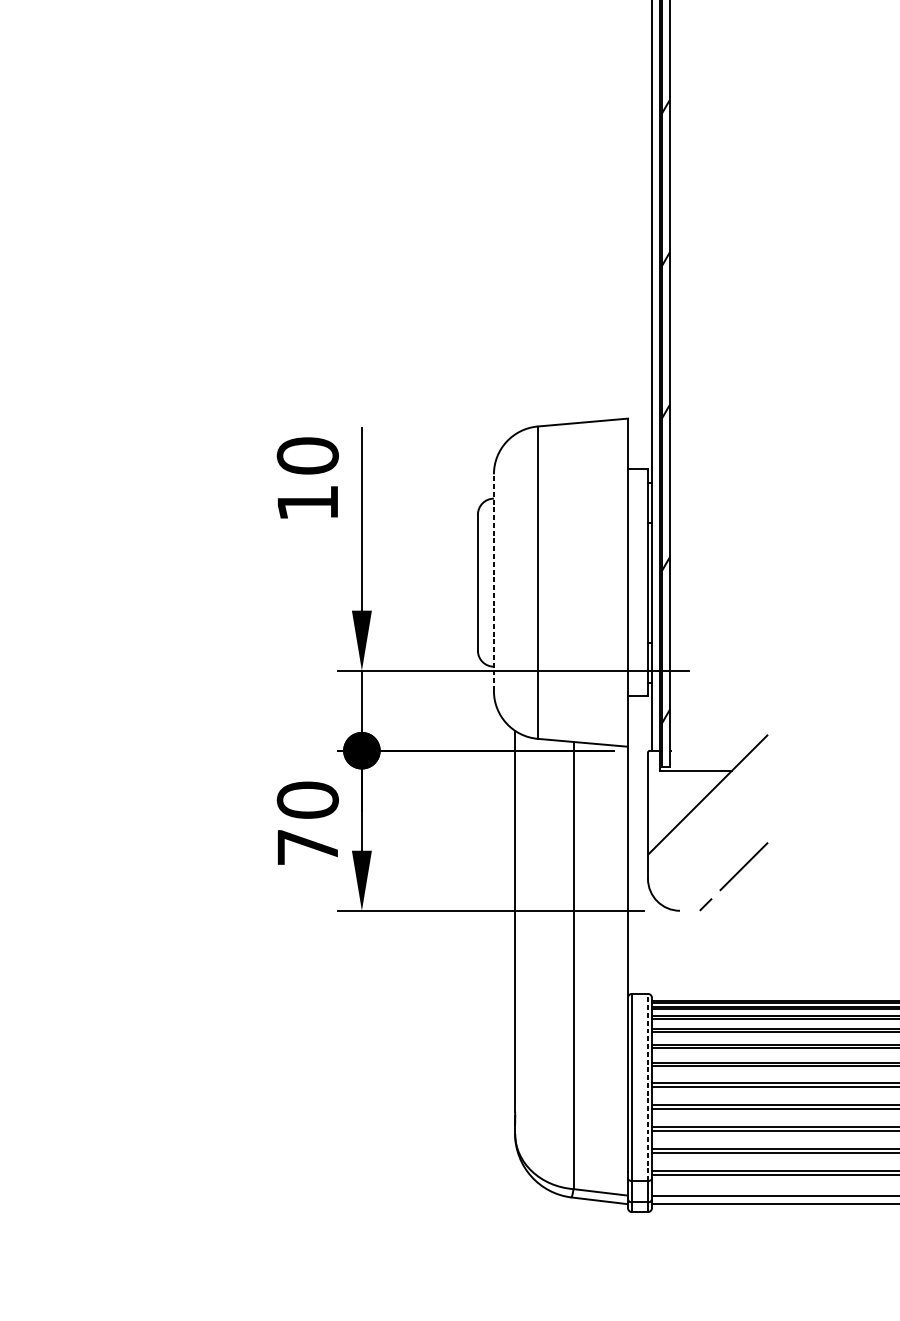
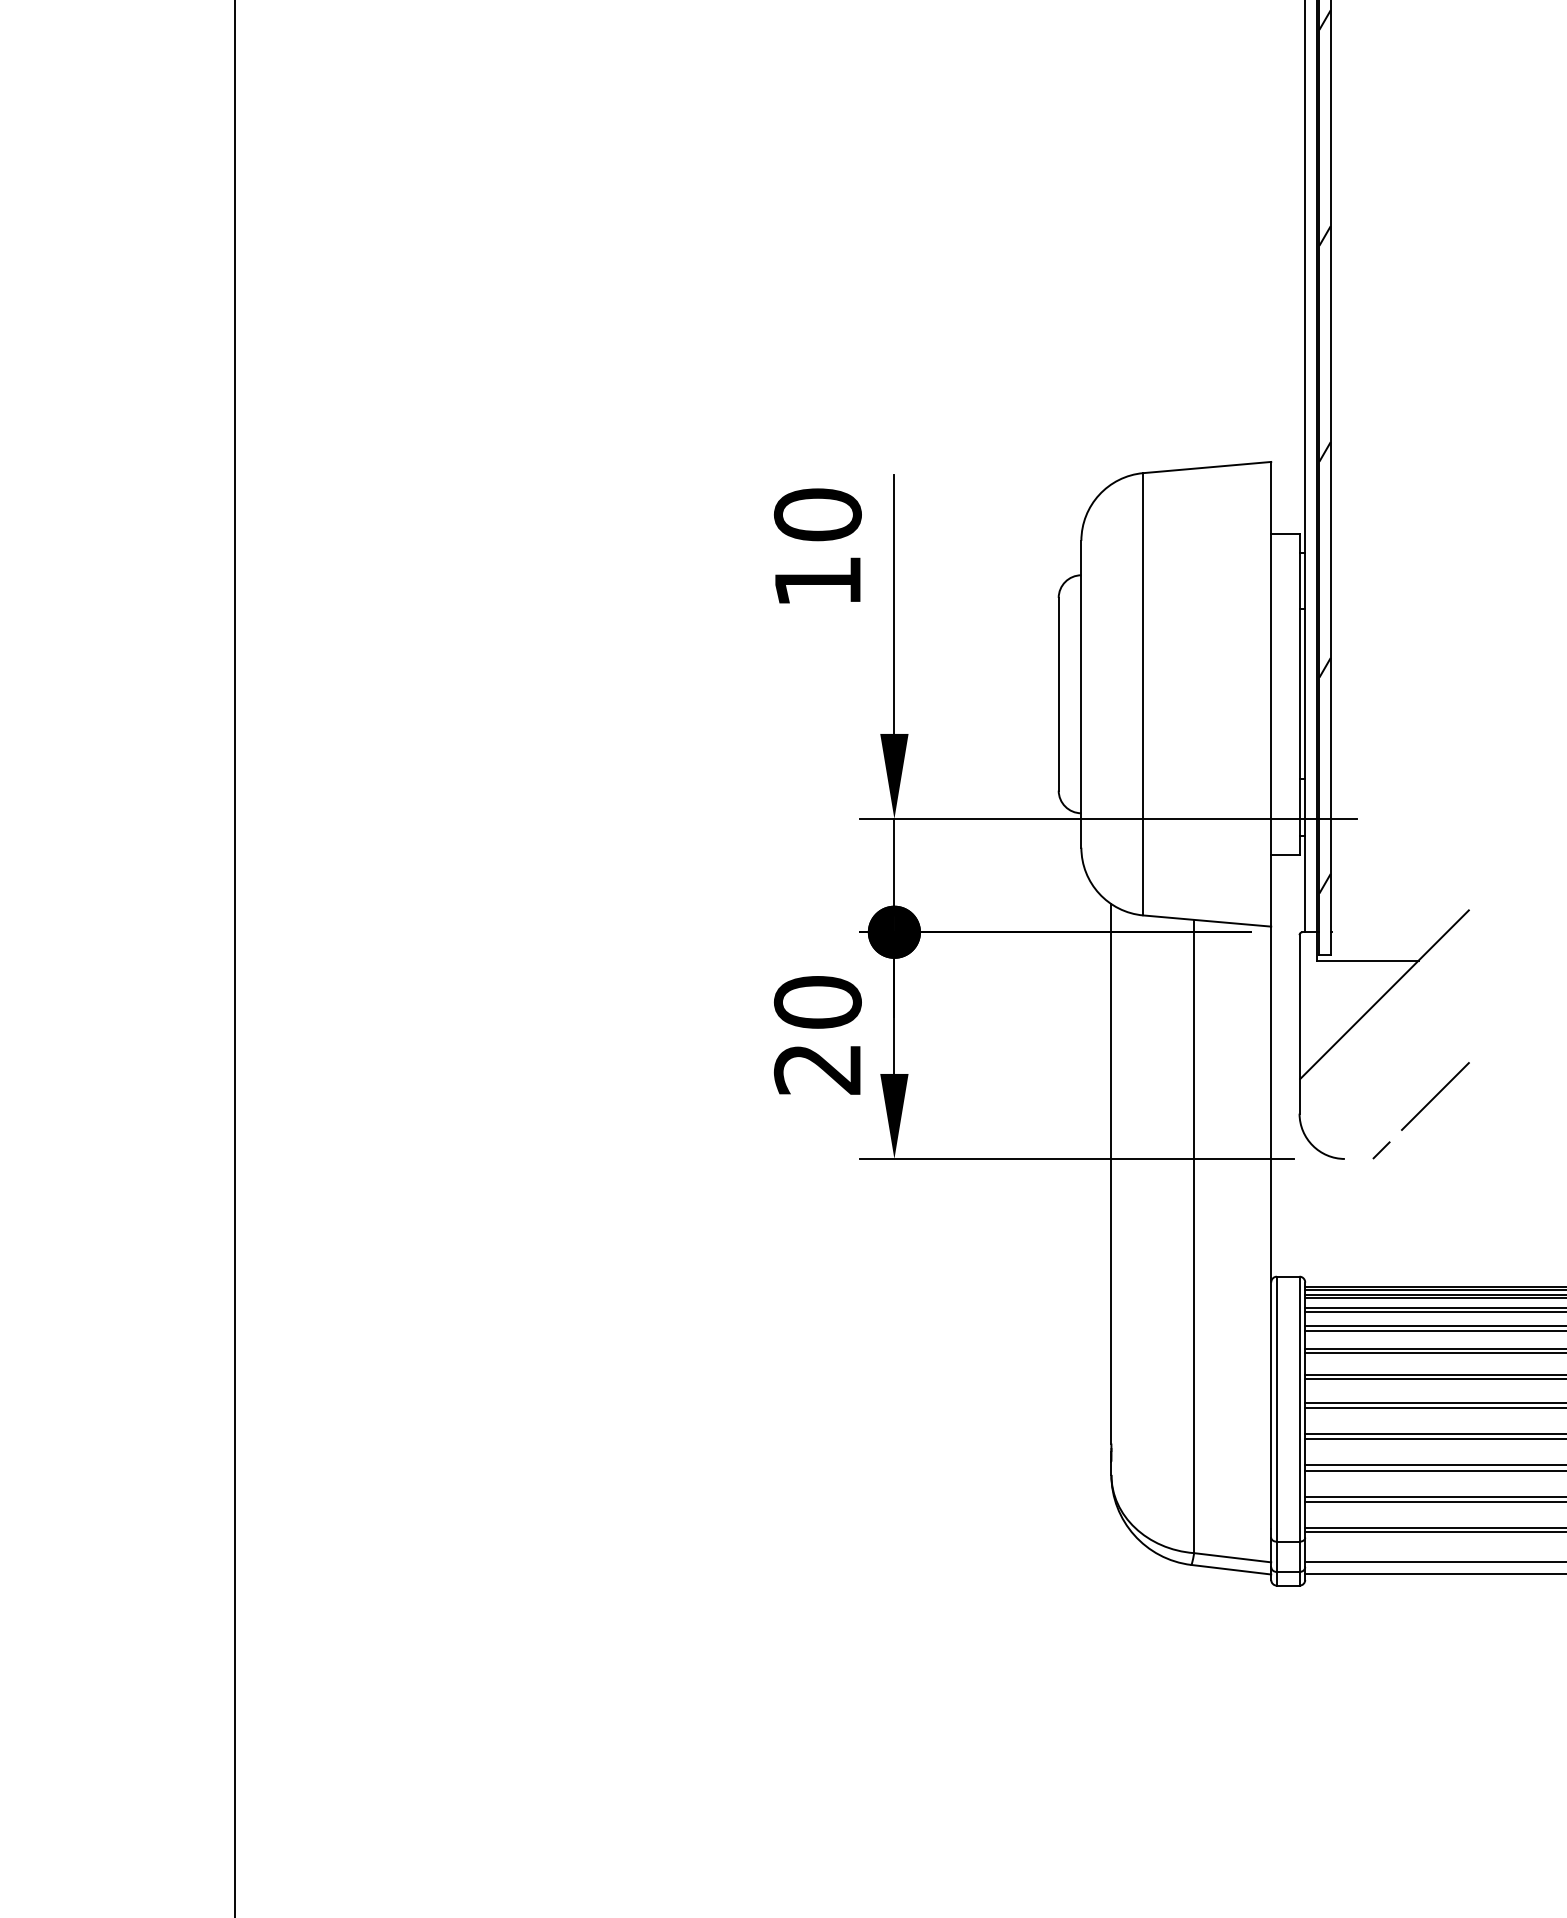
line: (494, 582) -> (1081, 693), dashed -> solid
text: (306, 847) -> (816, 1069), 70 -> 20
line: (647, 1087) -> (1299, 1409), dashed -> solid

